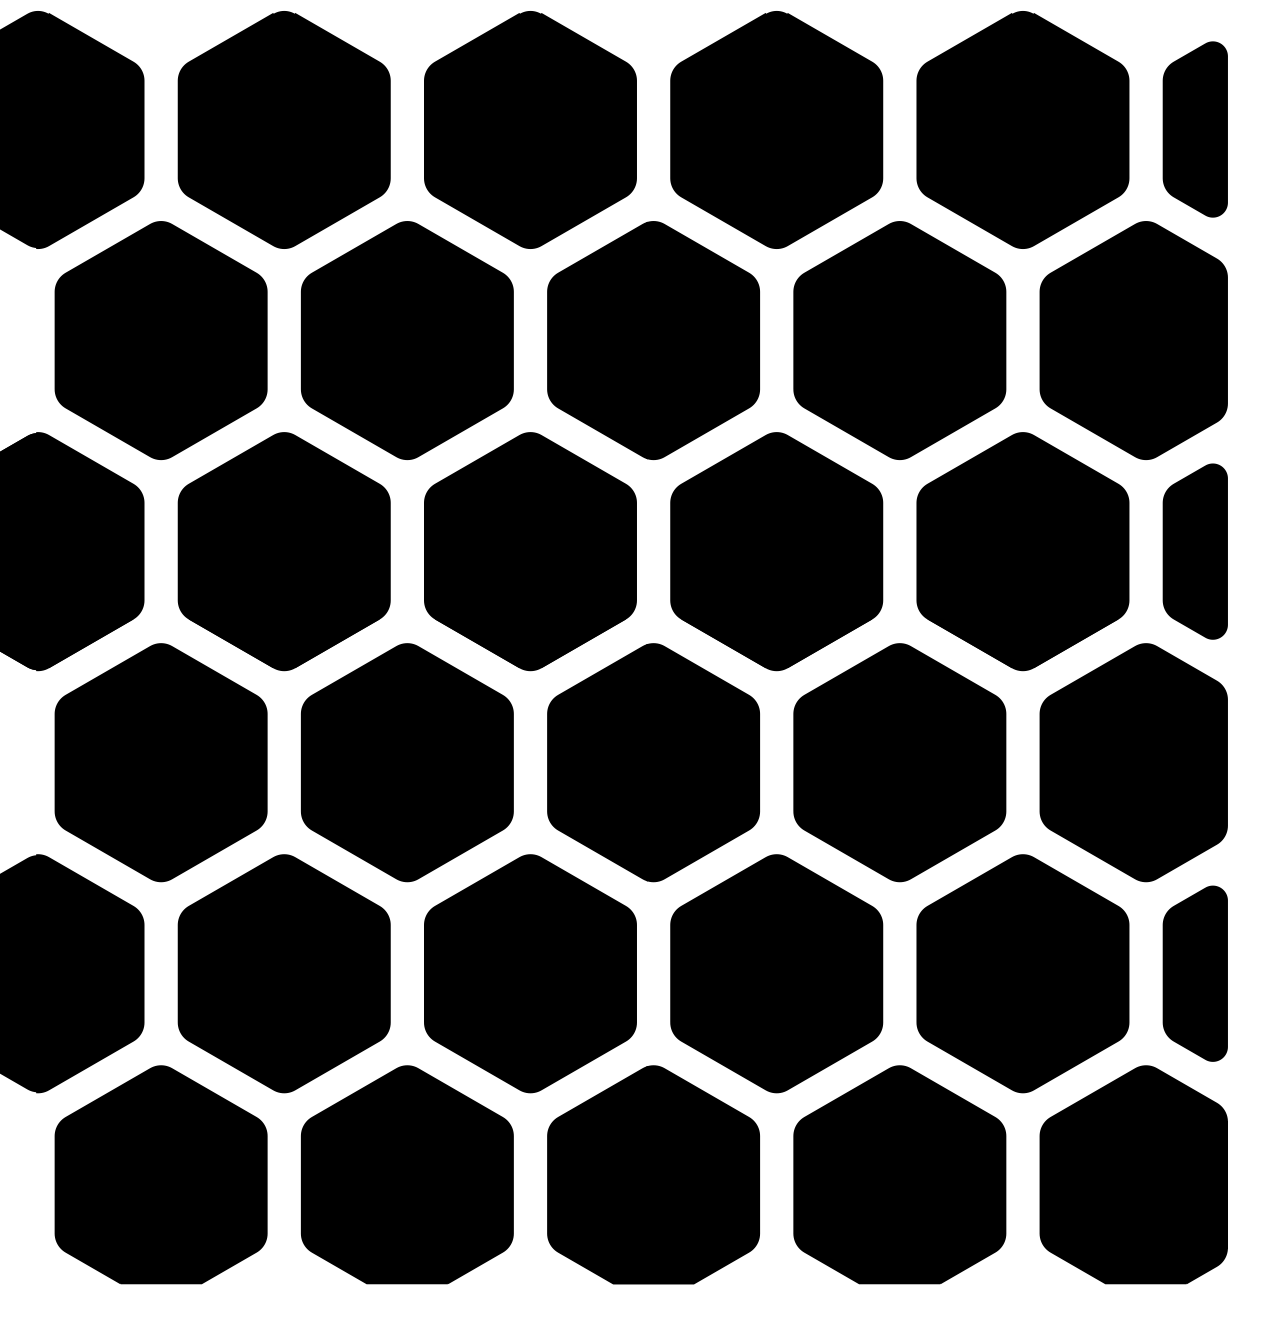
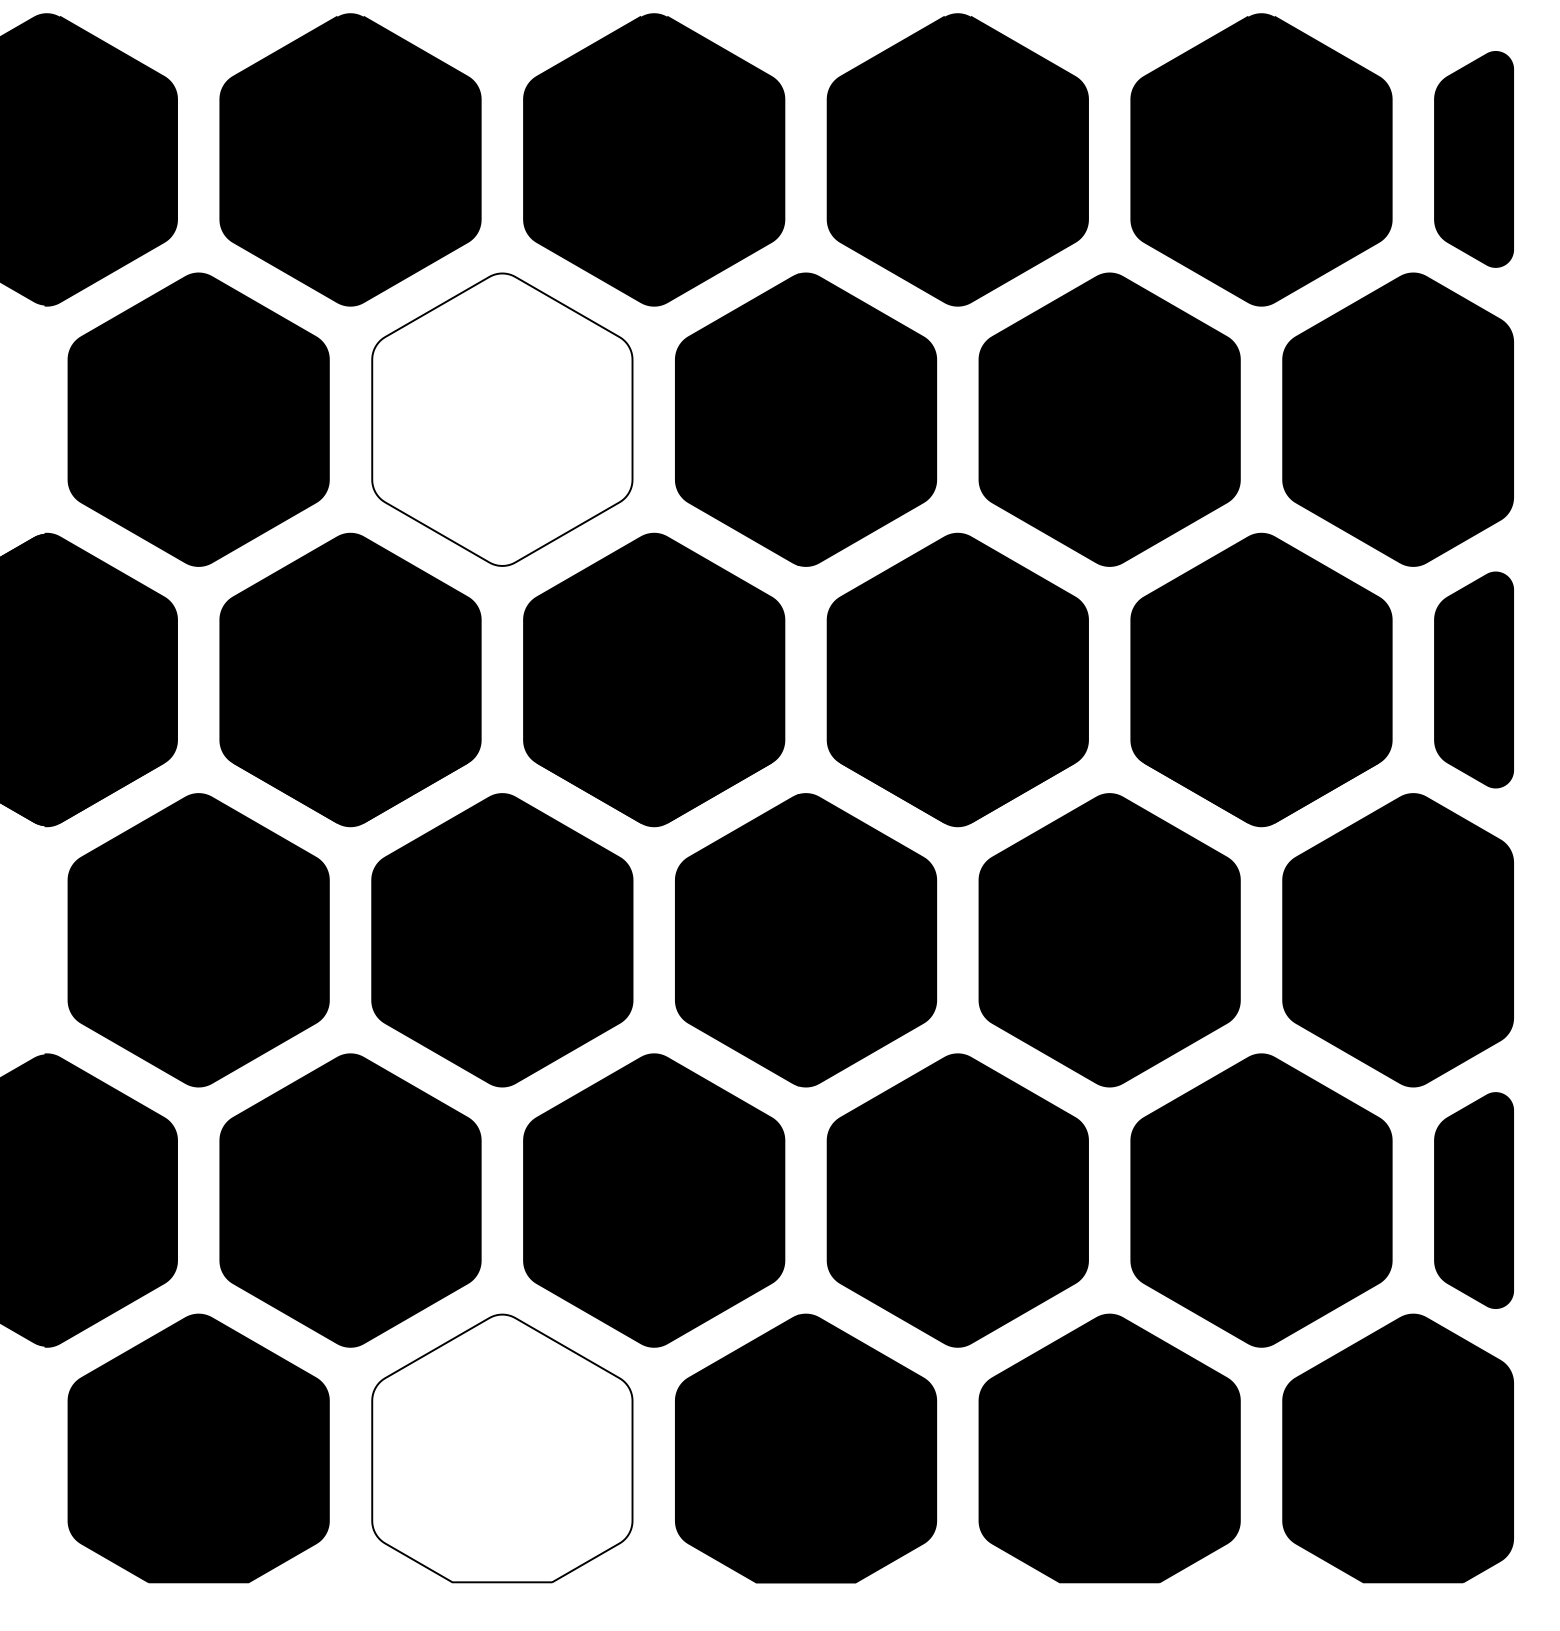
fill: (406, 340) -> (501, 419), removed
fill: (406, 1174) -> (501, 1448), removed

